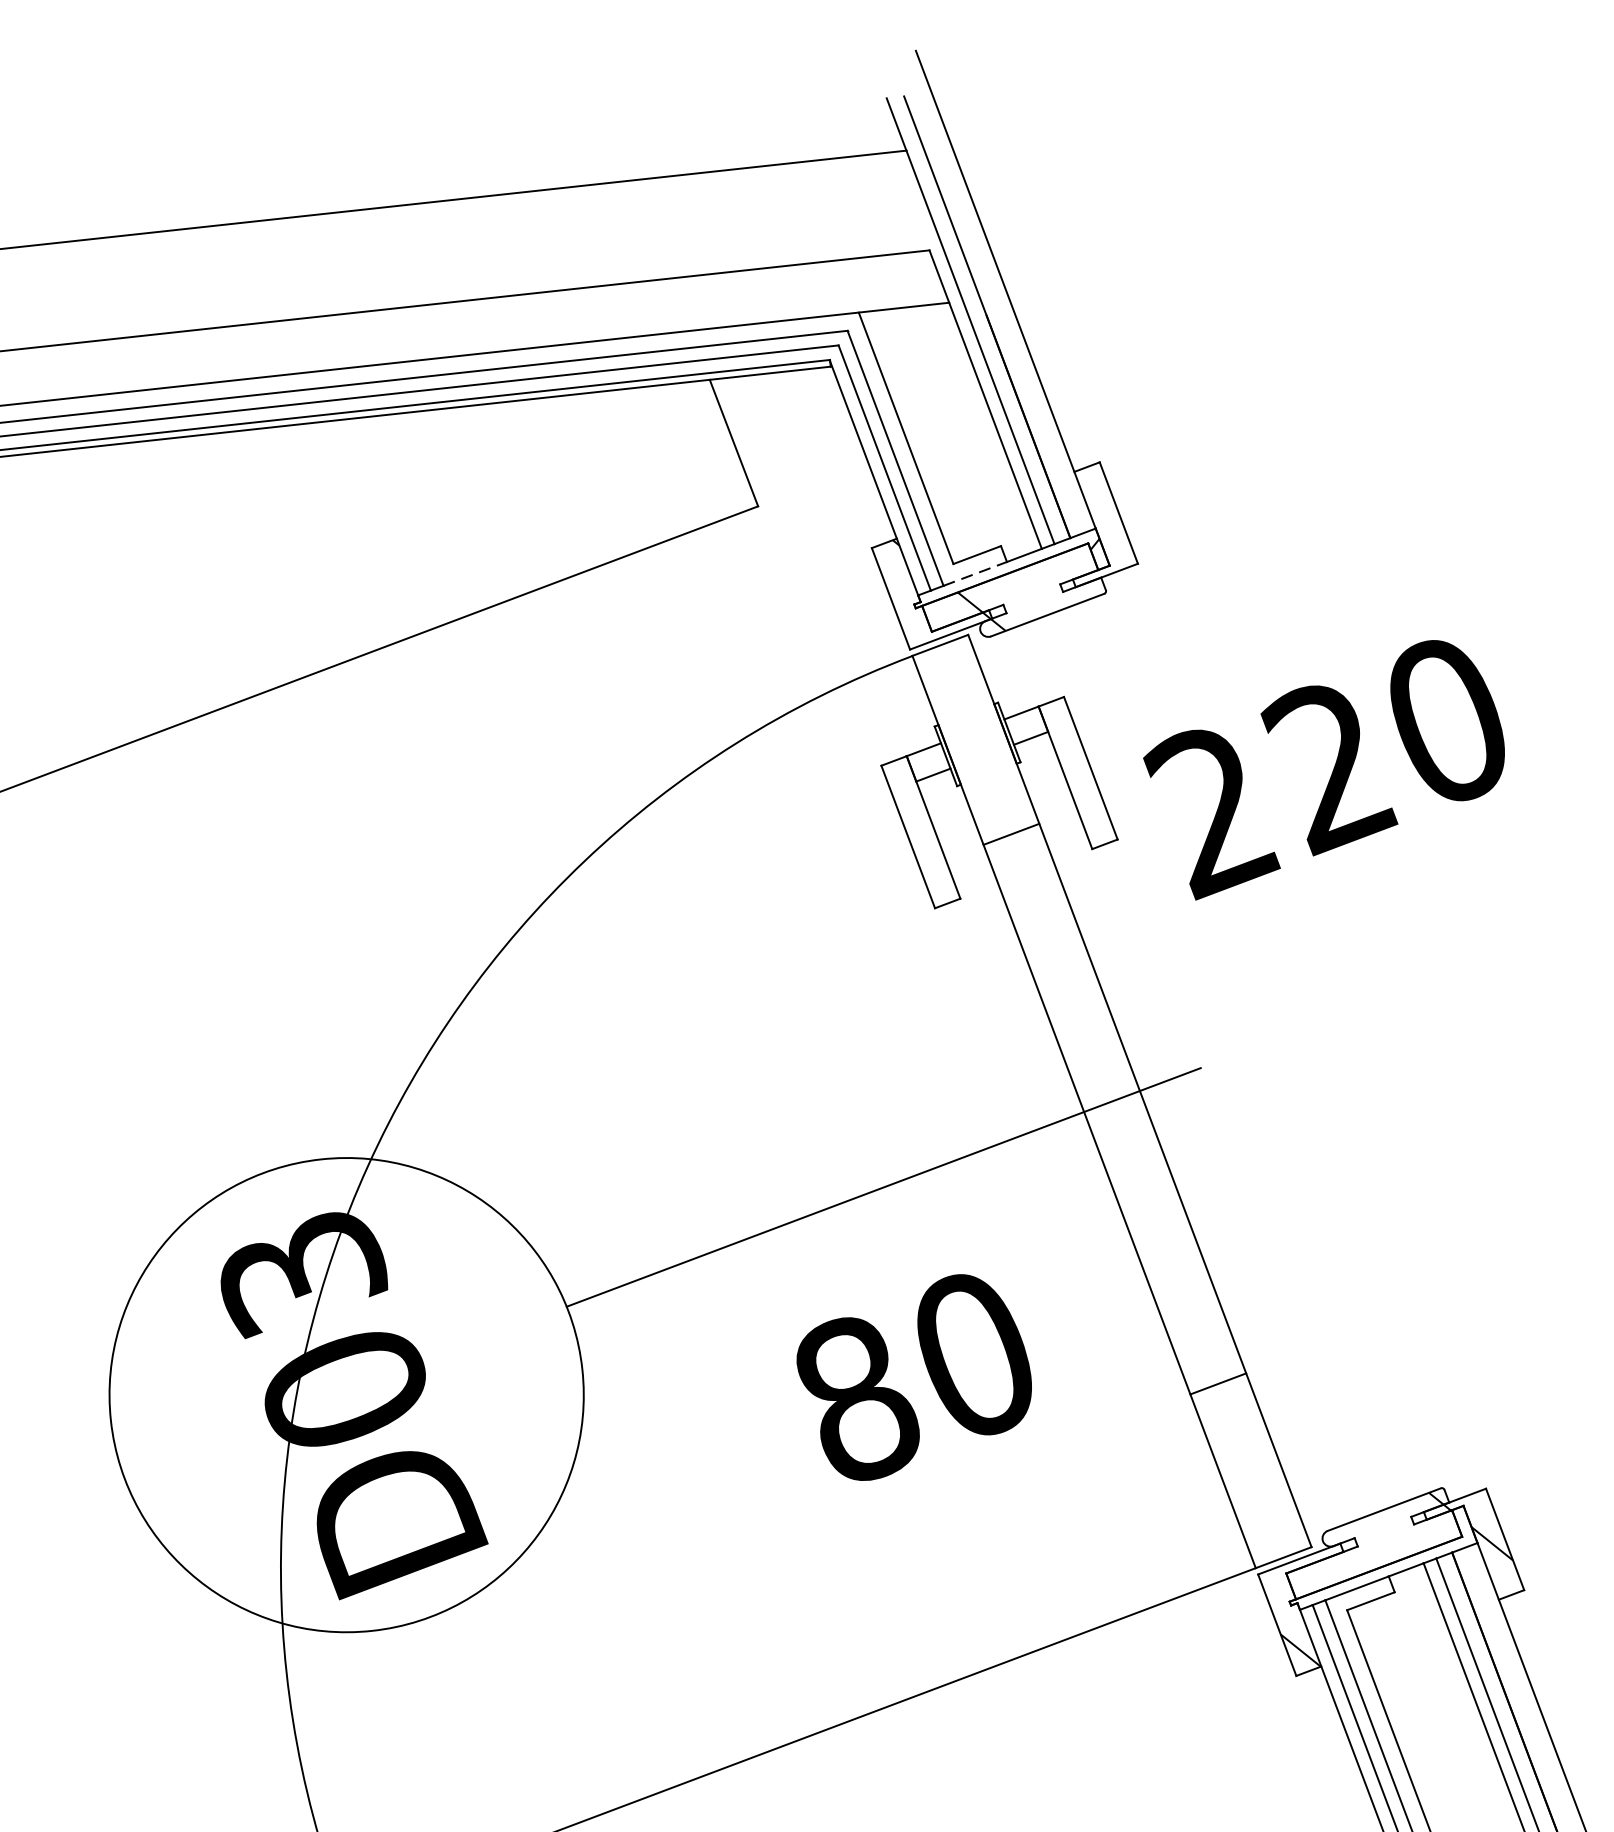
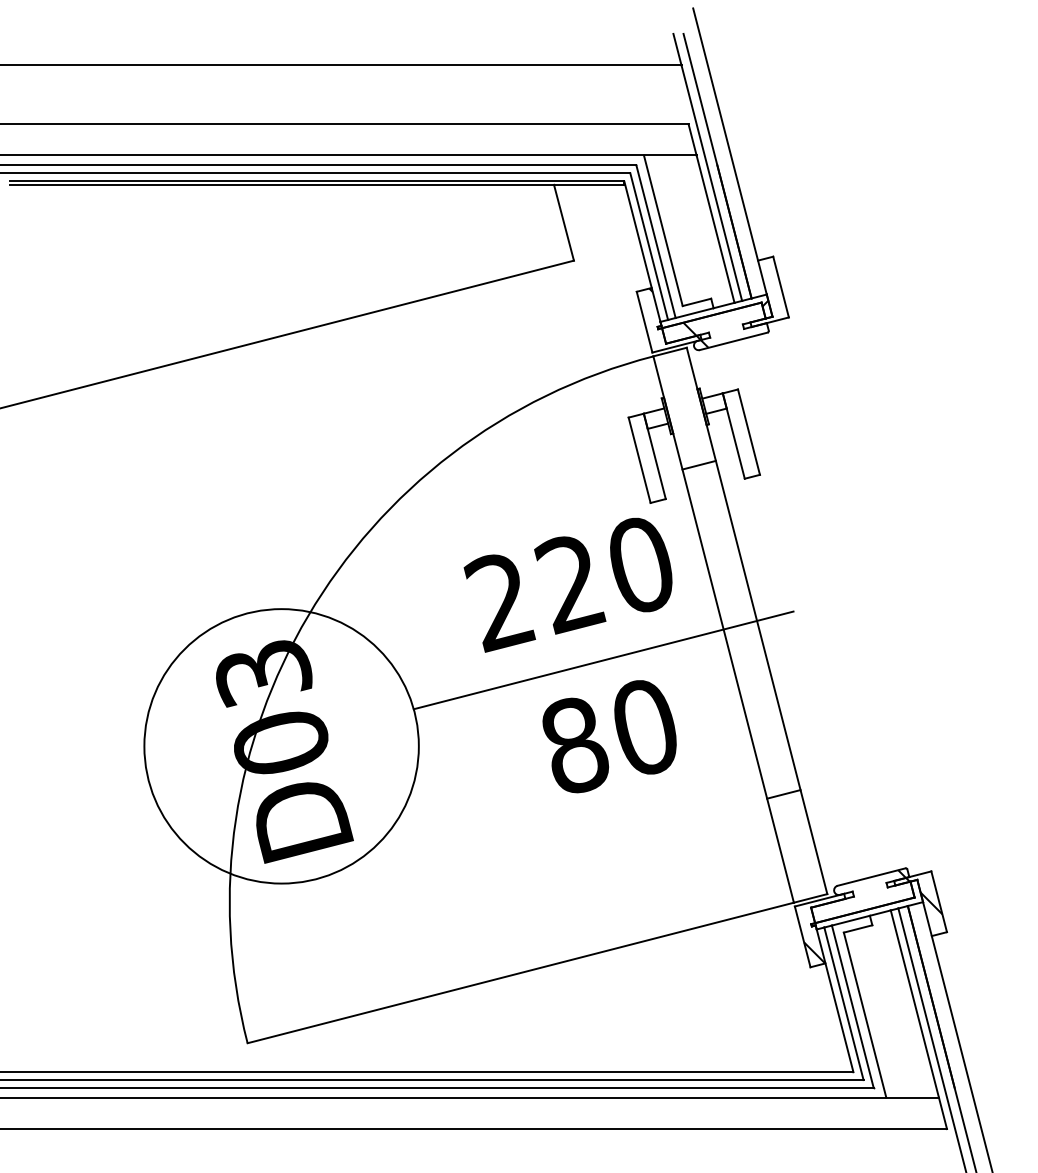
line: (975, 574) -> (694, 313), dashed -> solid
text: (1324, 767) -> (567, 584), moved
text: (914, 1377) -> (609, 736), moved

